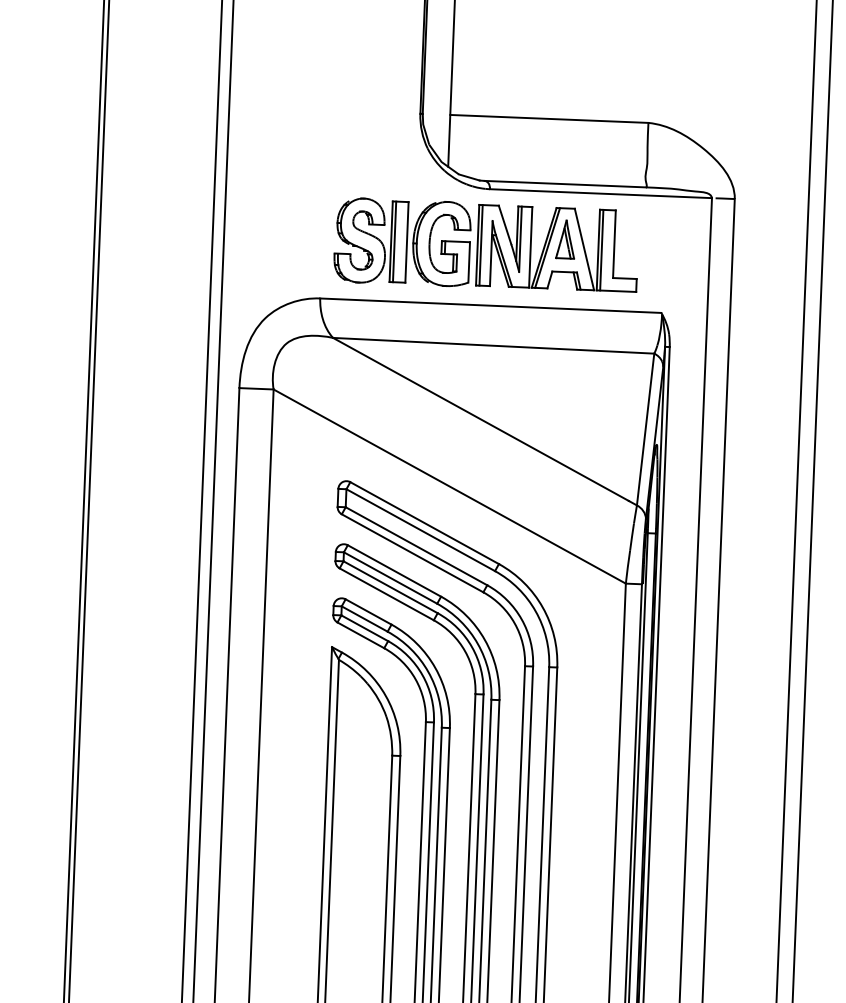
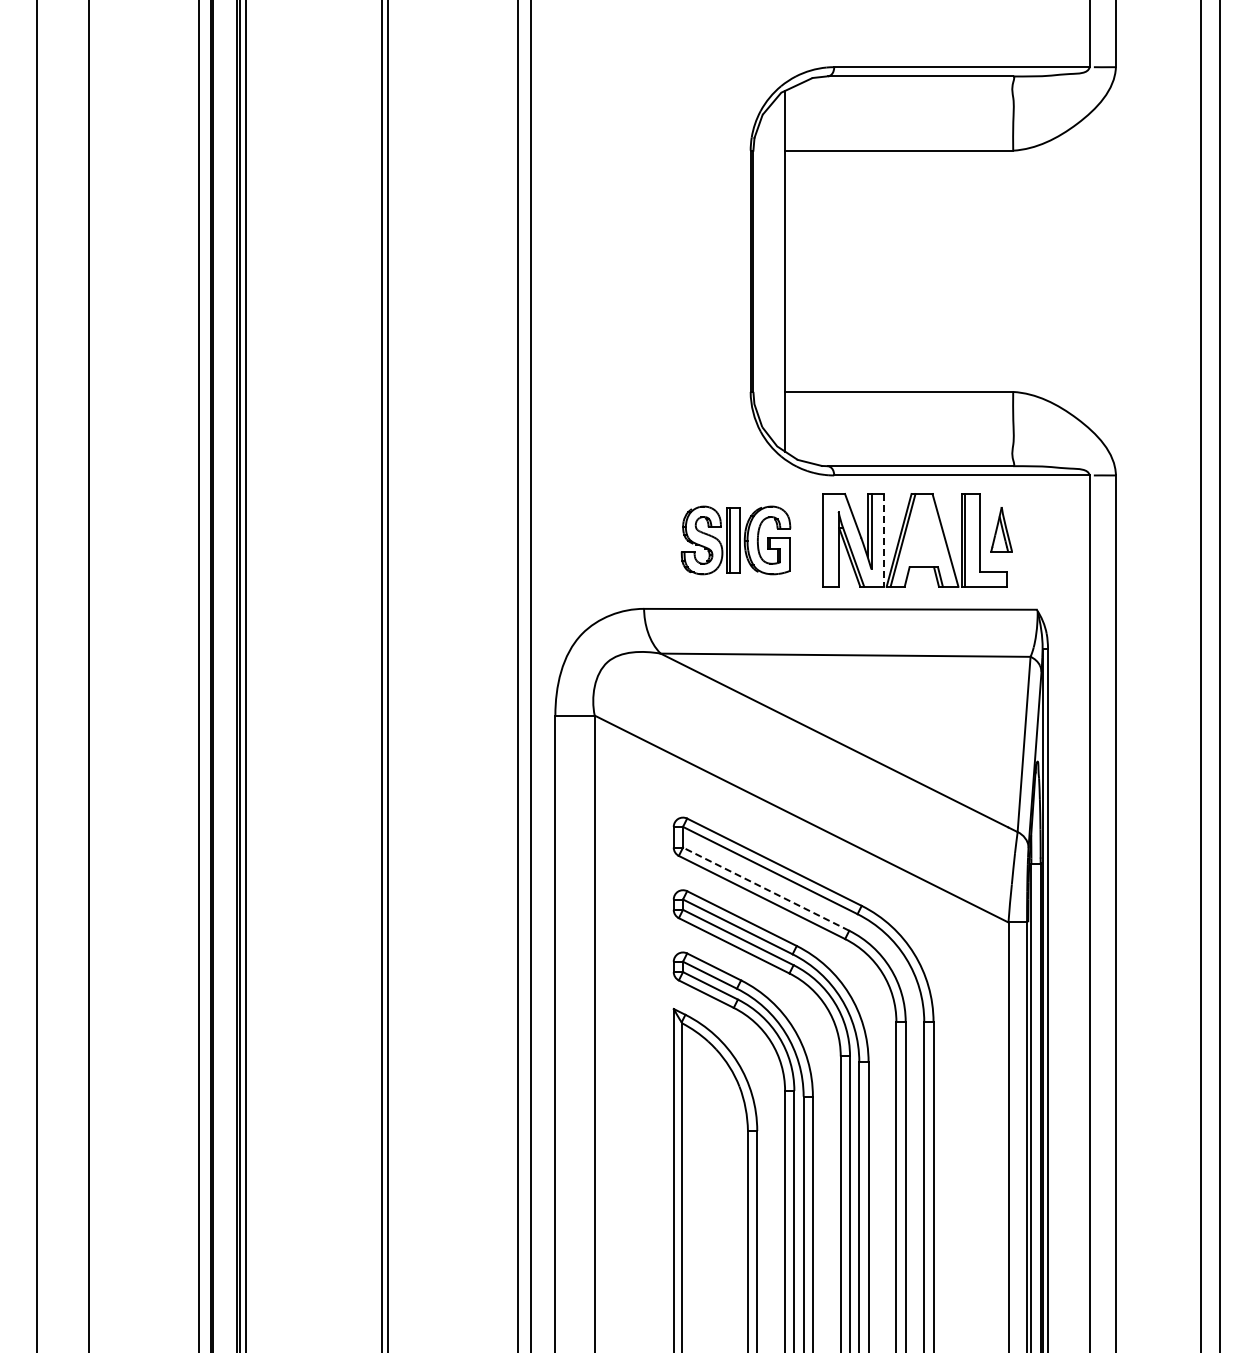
part: (565, 239) -> (1001, 529), moved
part: (402, 242) -> (735, 540), size x0.7
line: (481, 245) -> (826, 540), removed
line: (530, 247) -> (883, 540), solid -> dashed
line: (416, 546) -> (766, 889), solid -> dashed

